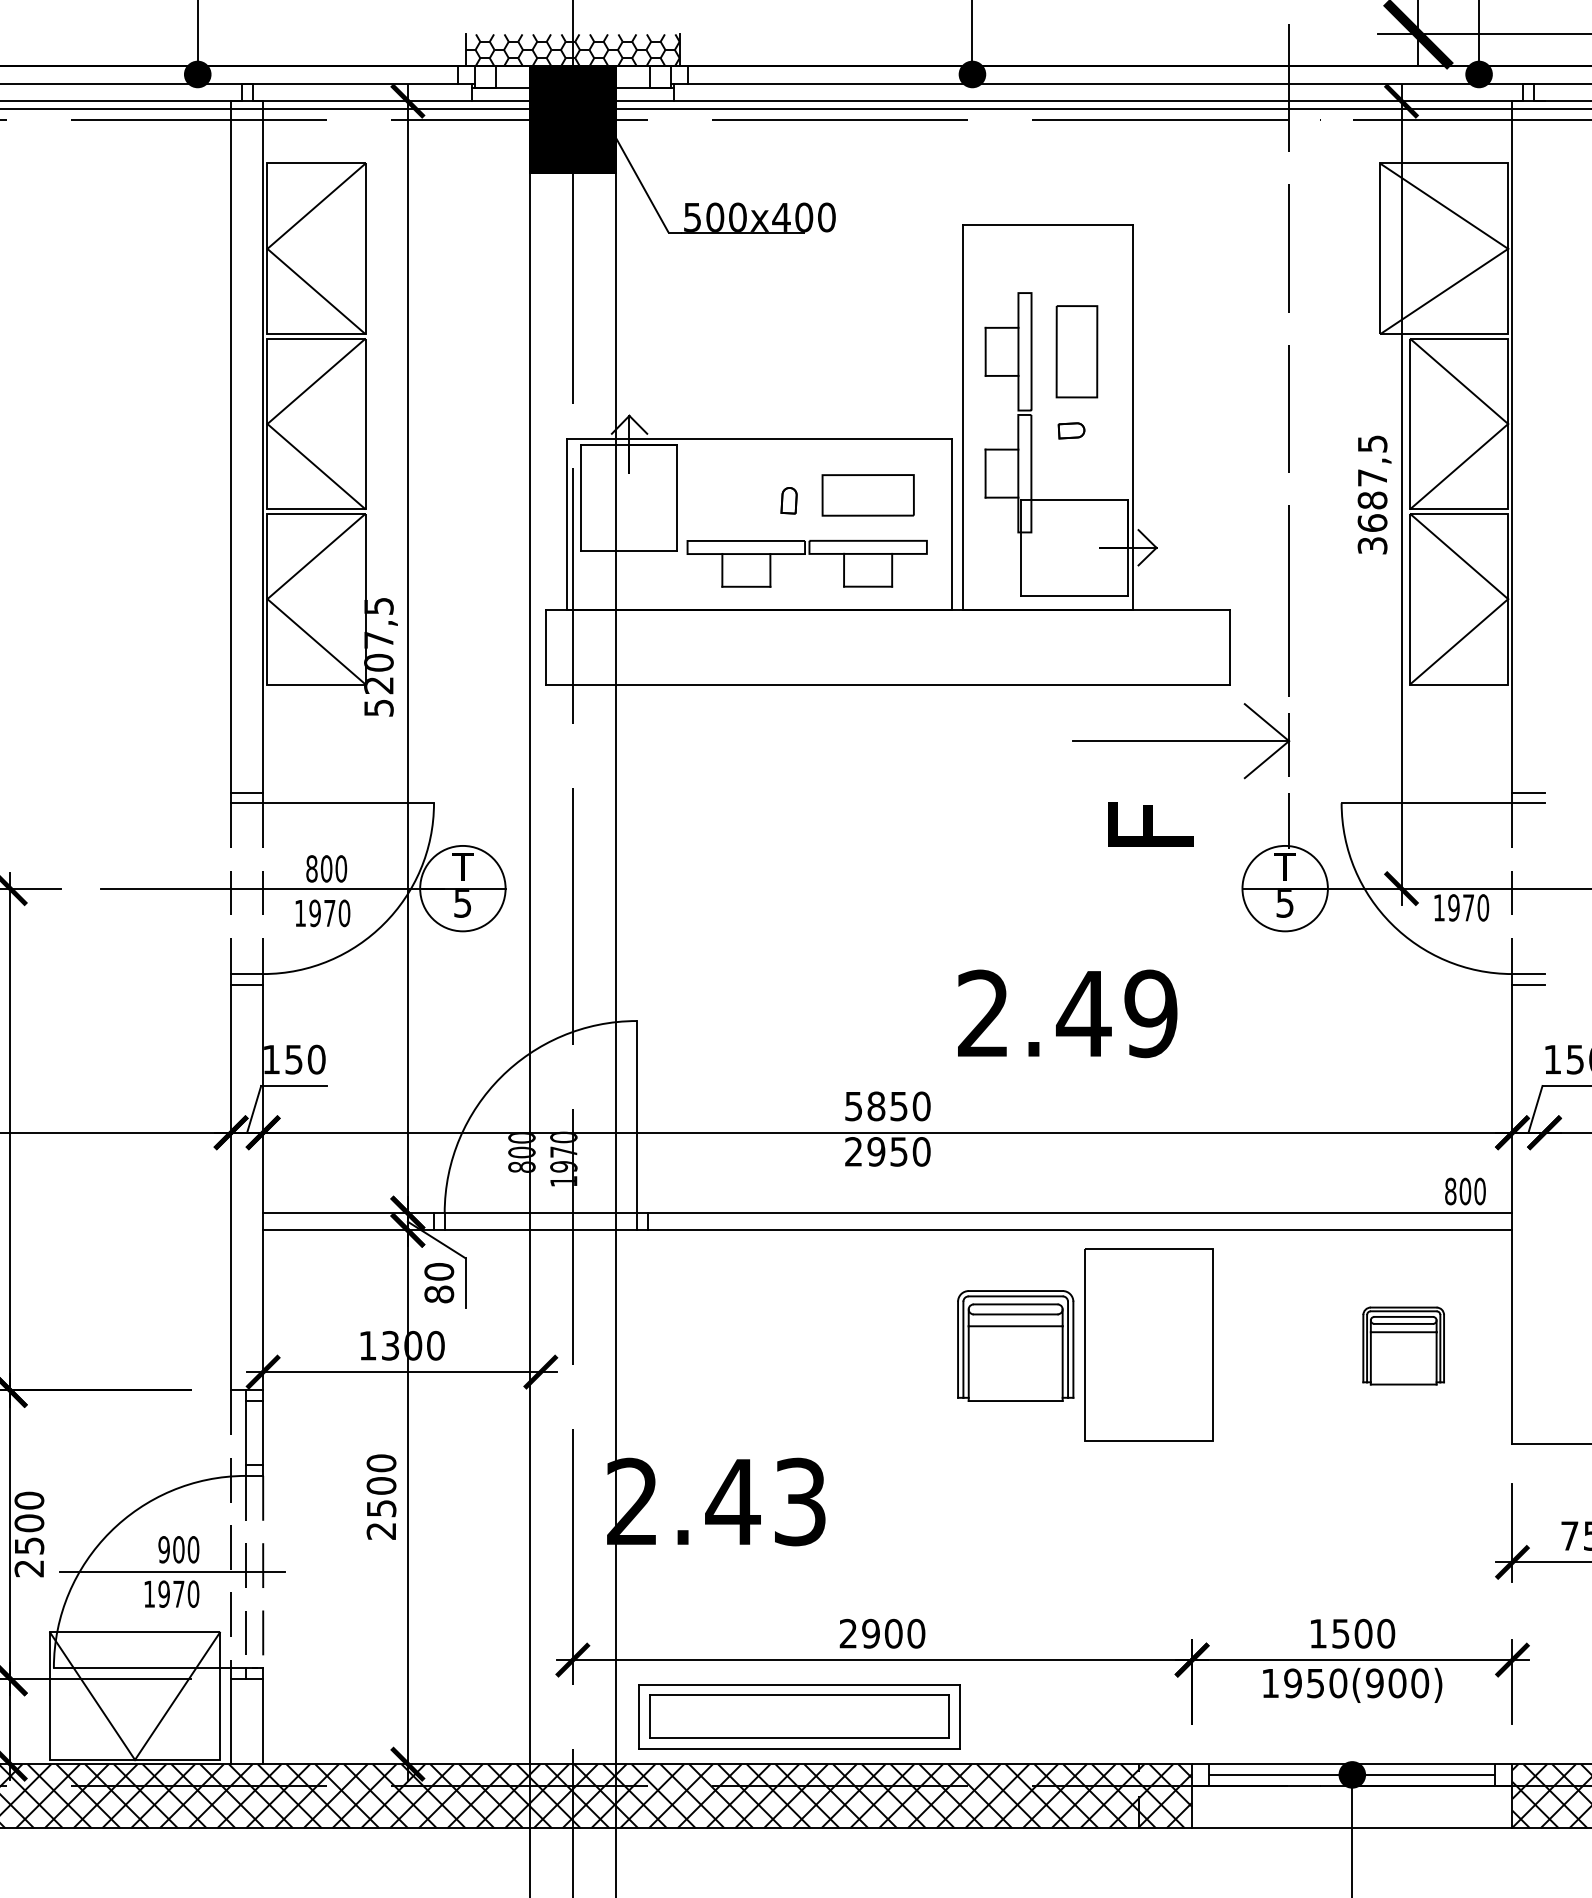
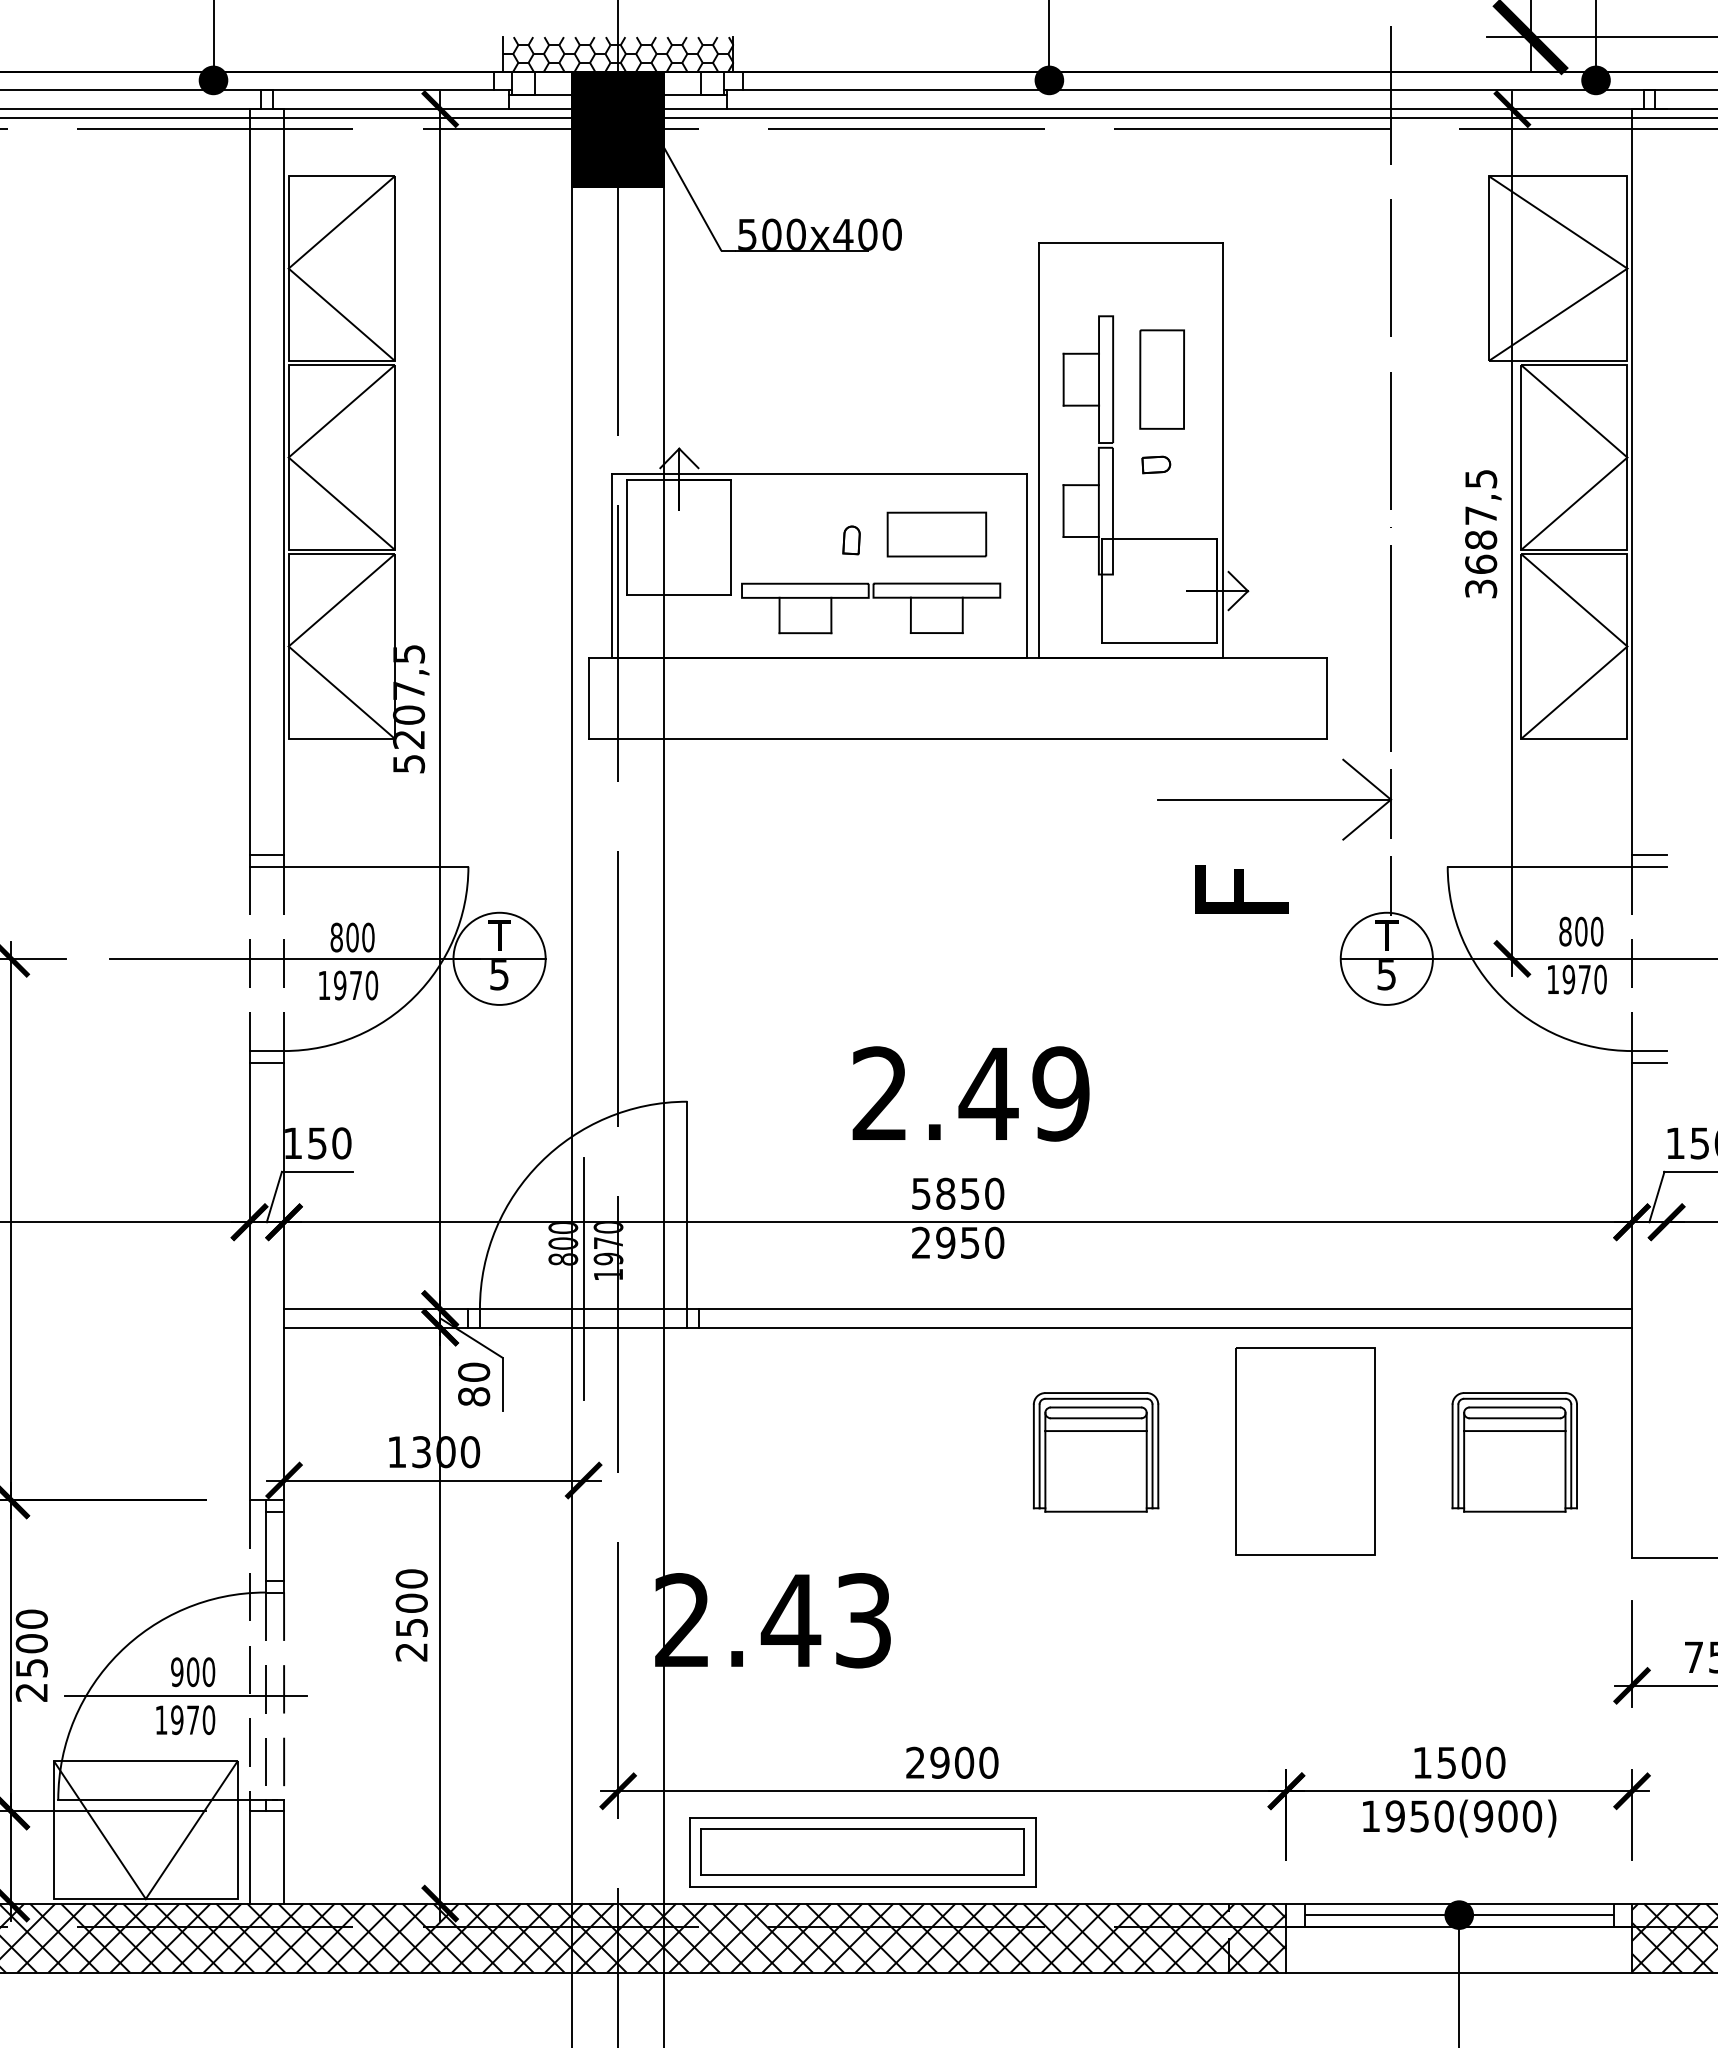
text: (1067, 1013) -> (970, 1093), moved
line: (540, 1184) -> (583, 1278), added
text: (1465, 1191) -> (1581, 931), moved
part: (1148, 1345) -> (1305, 1451), moved
part: (1403, 1346) -> (1514, 1452), size x1.43

